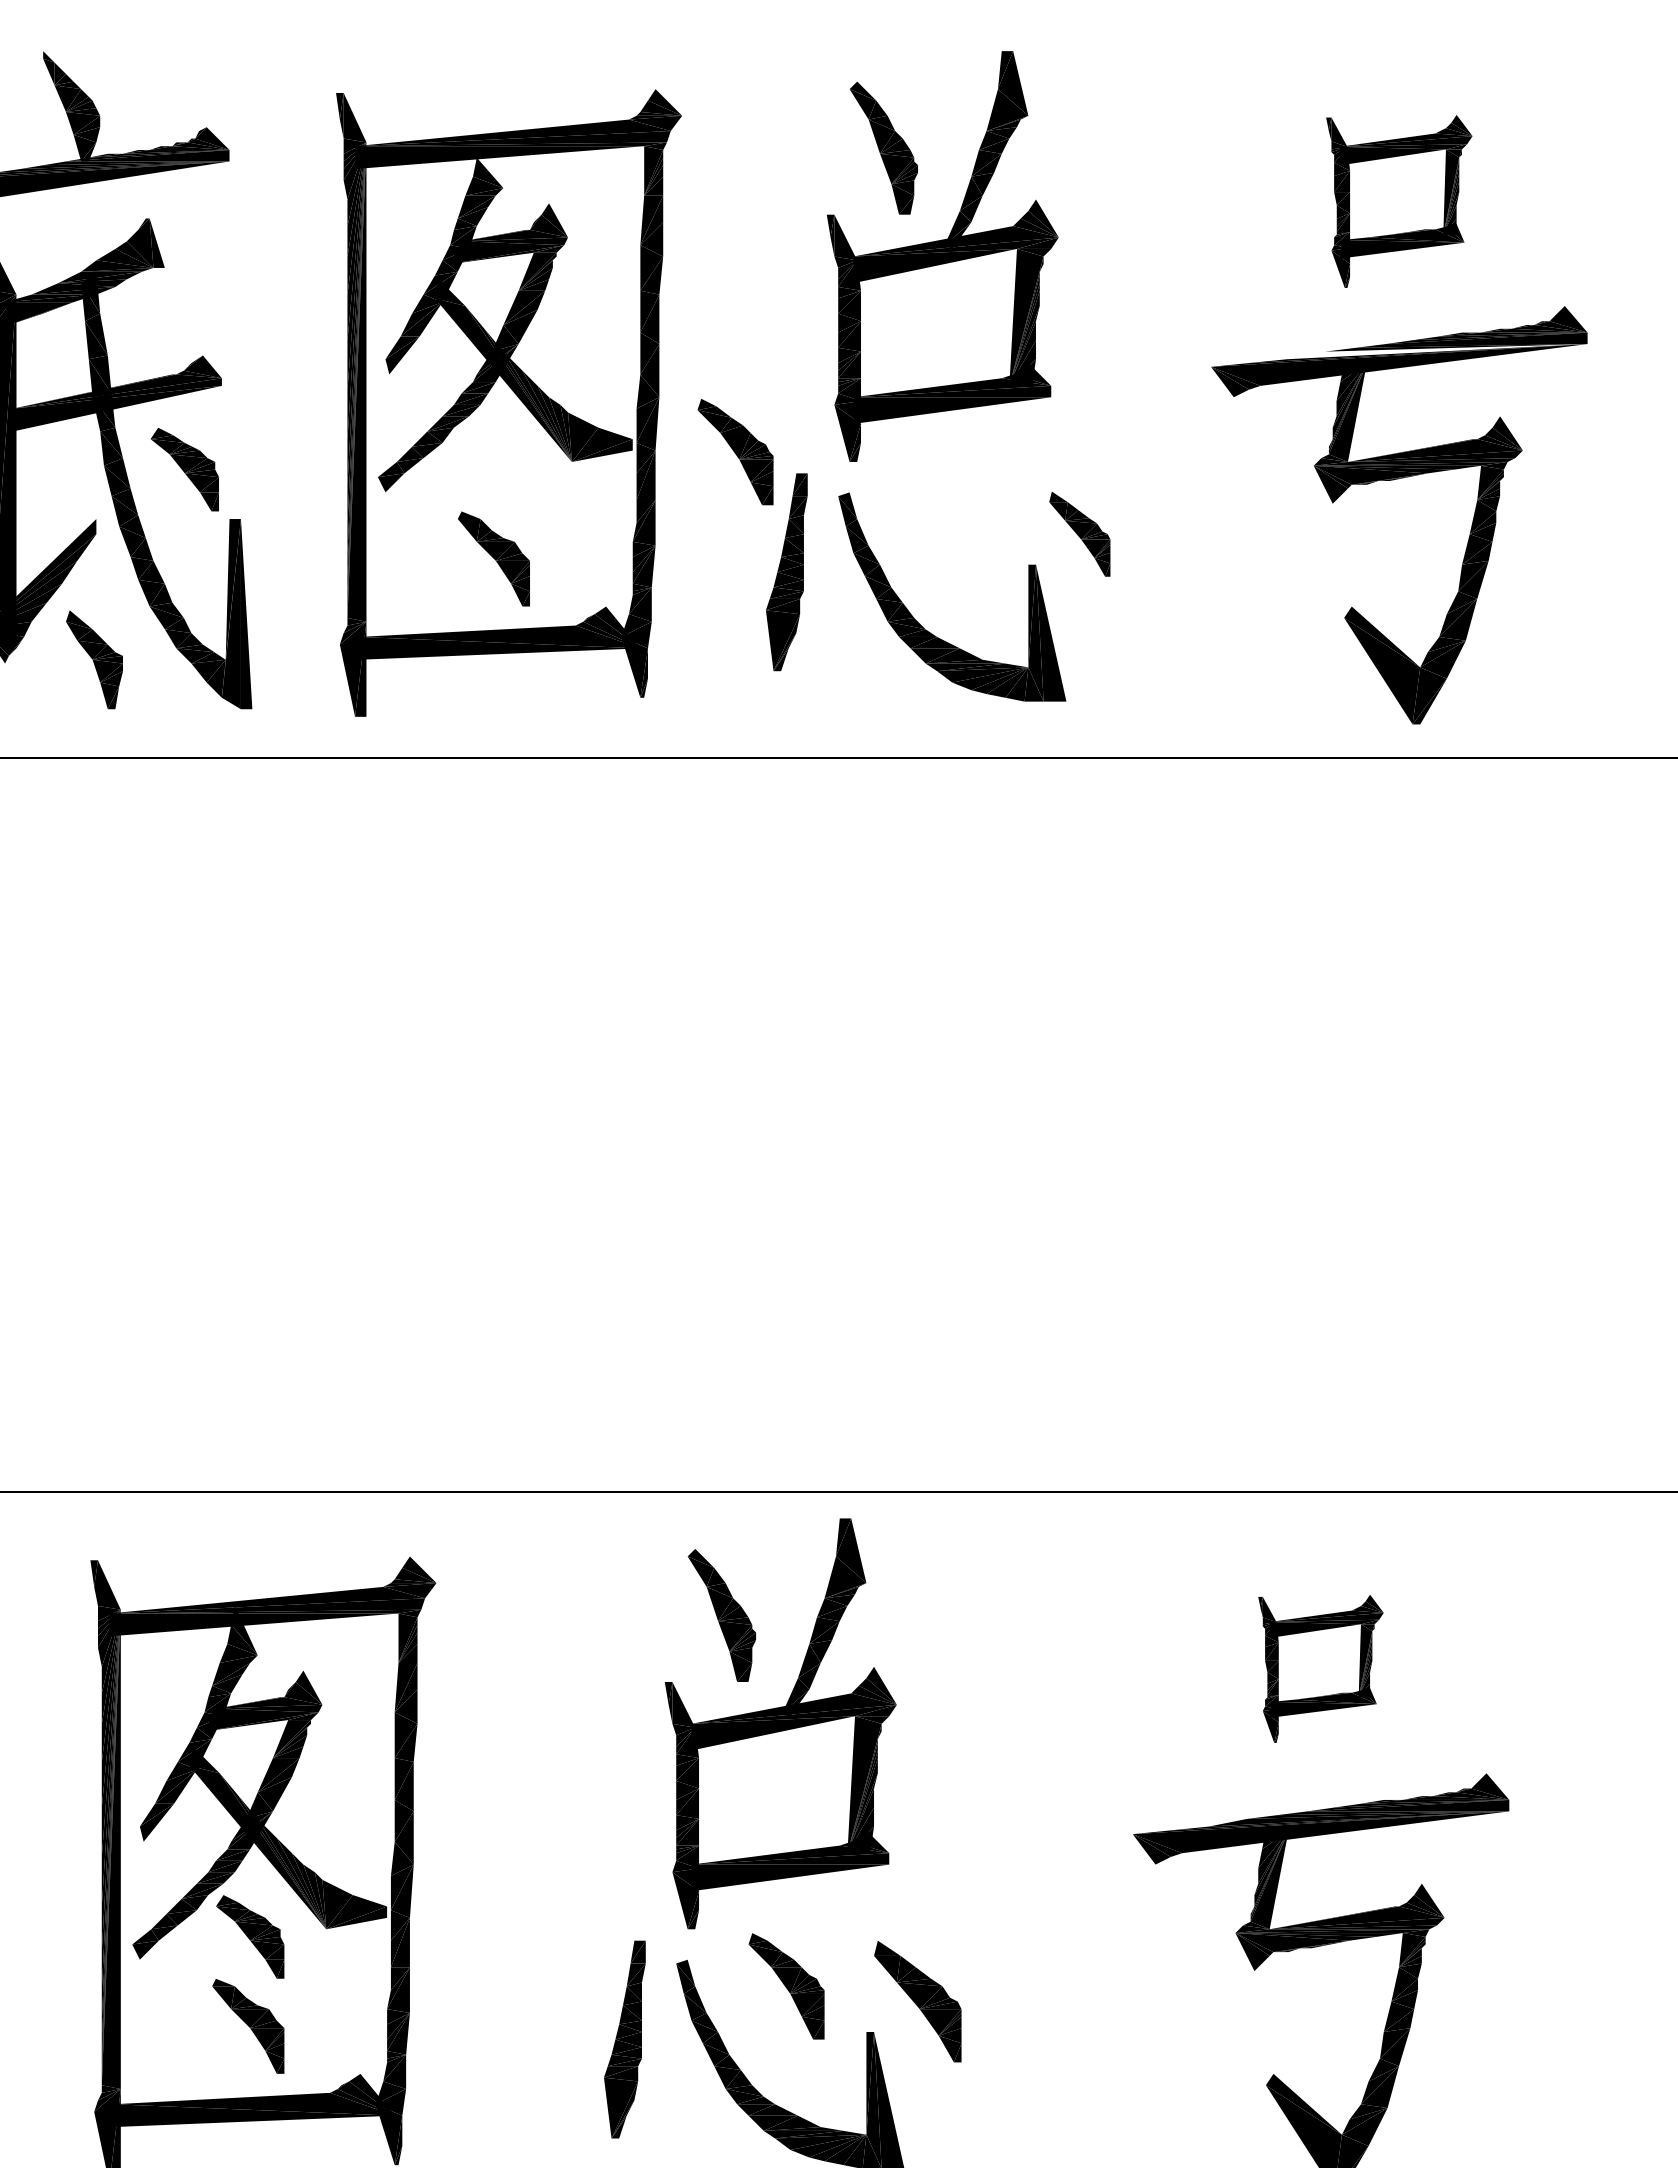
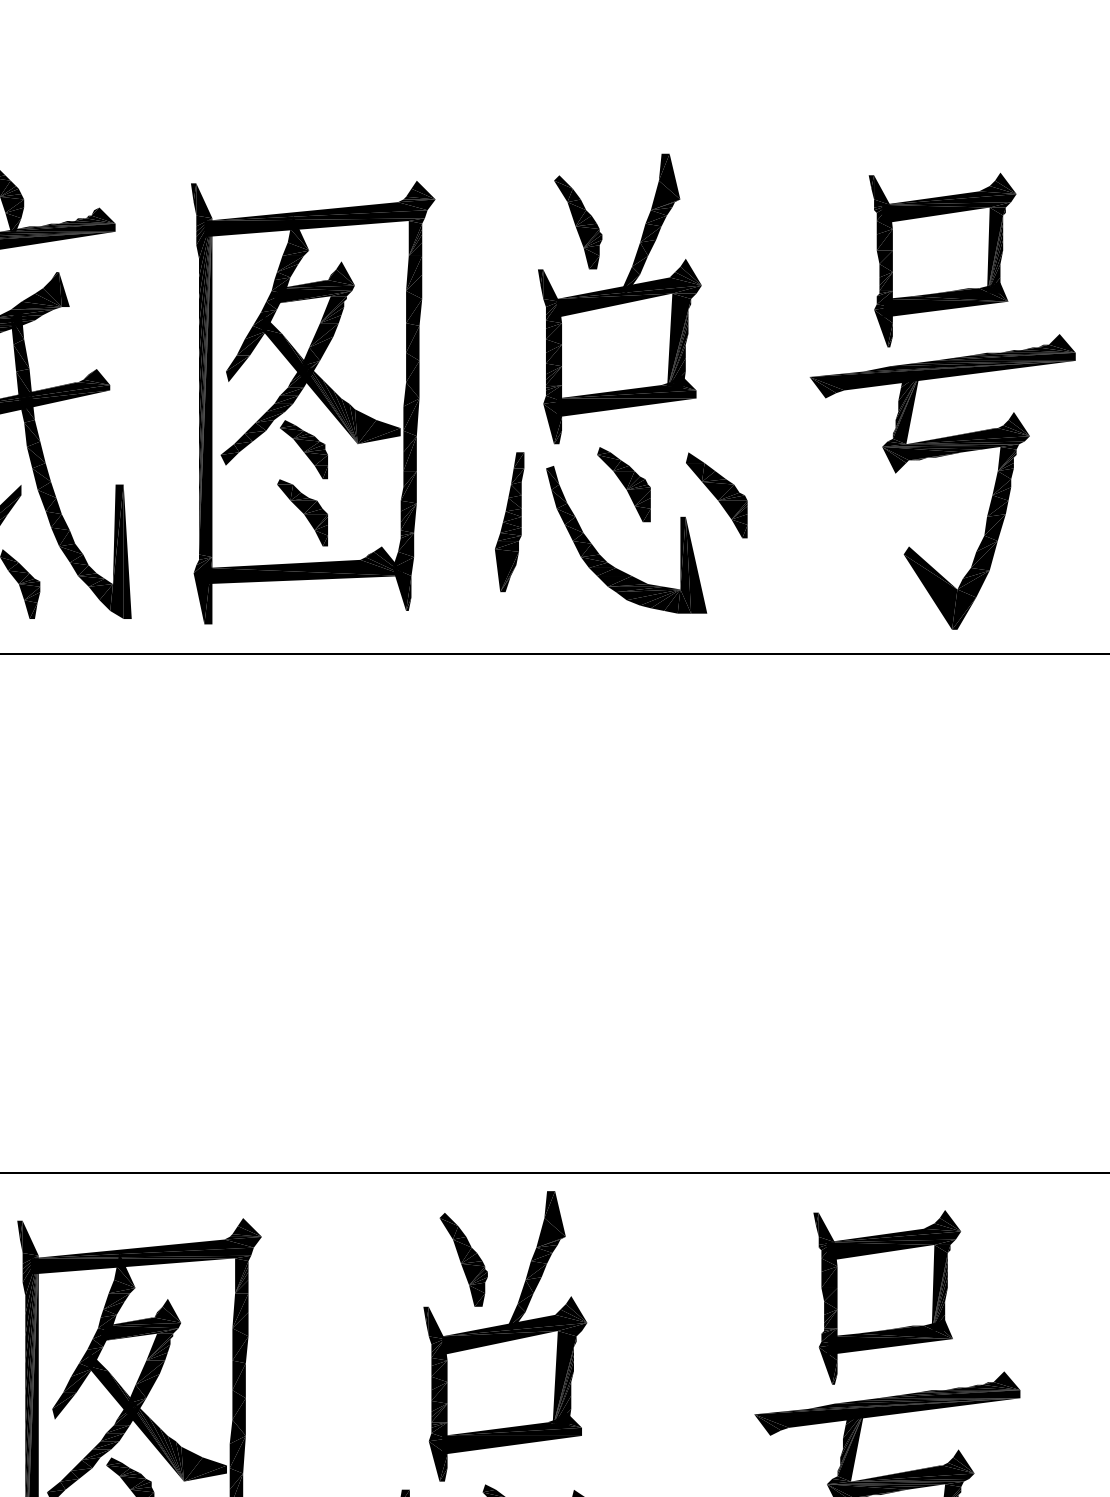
fill: (489, 163) -> (299, 233), added
part: (1399, 201) -> (942, 260), size x1.43
fill: (1437, 351) -> (969, 366), added
part: (735, 452) -> (623, 484), moved
part: (184, 469) -> (303, 449), moved
part: (1079, 533) -> (716, 494), size x1.43
part: (1320, 1668) -> (886, 1297), size x1.67

